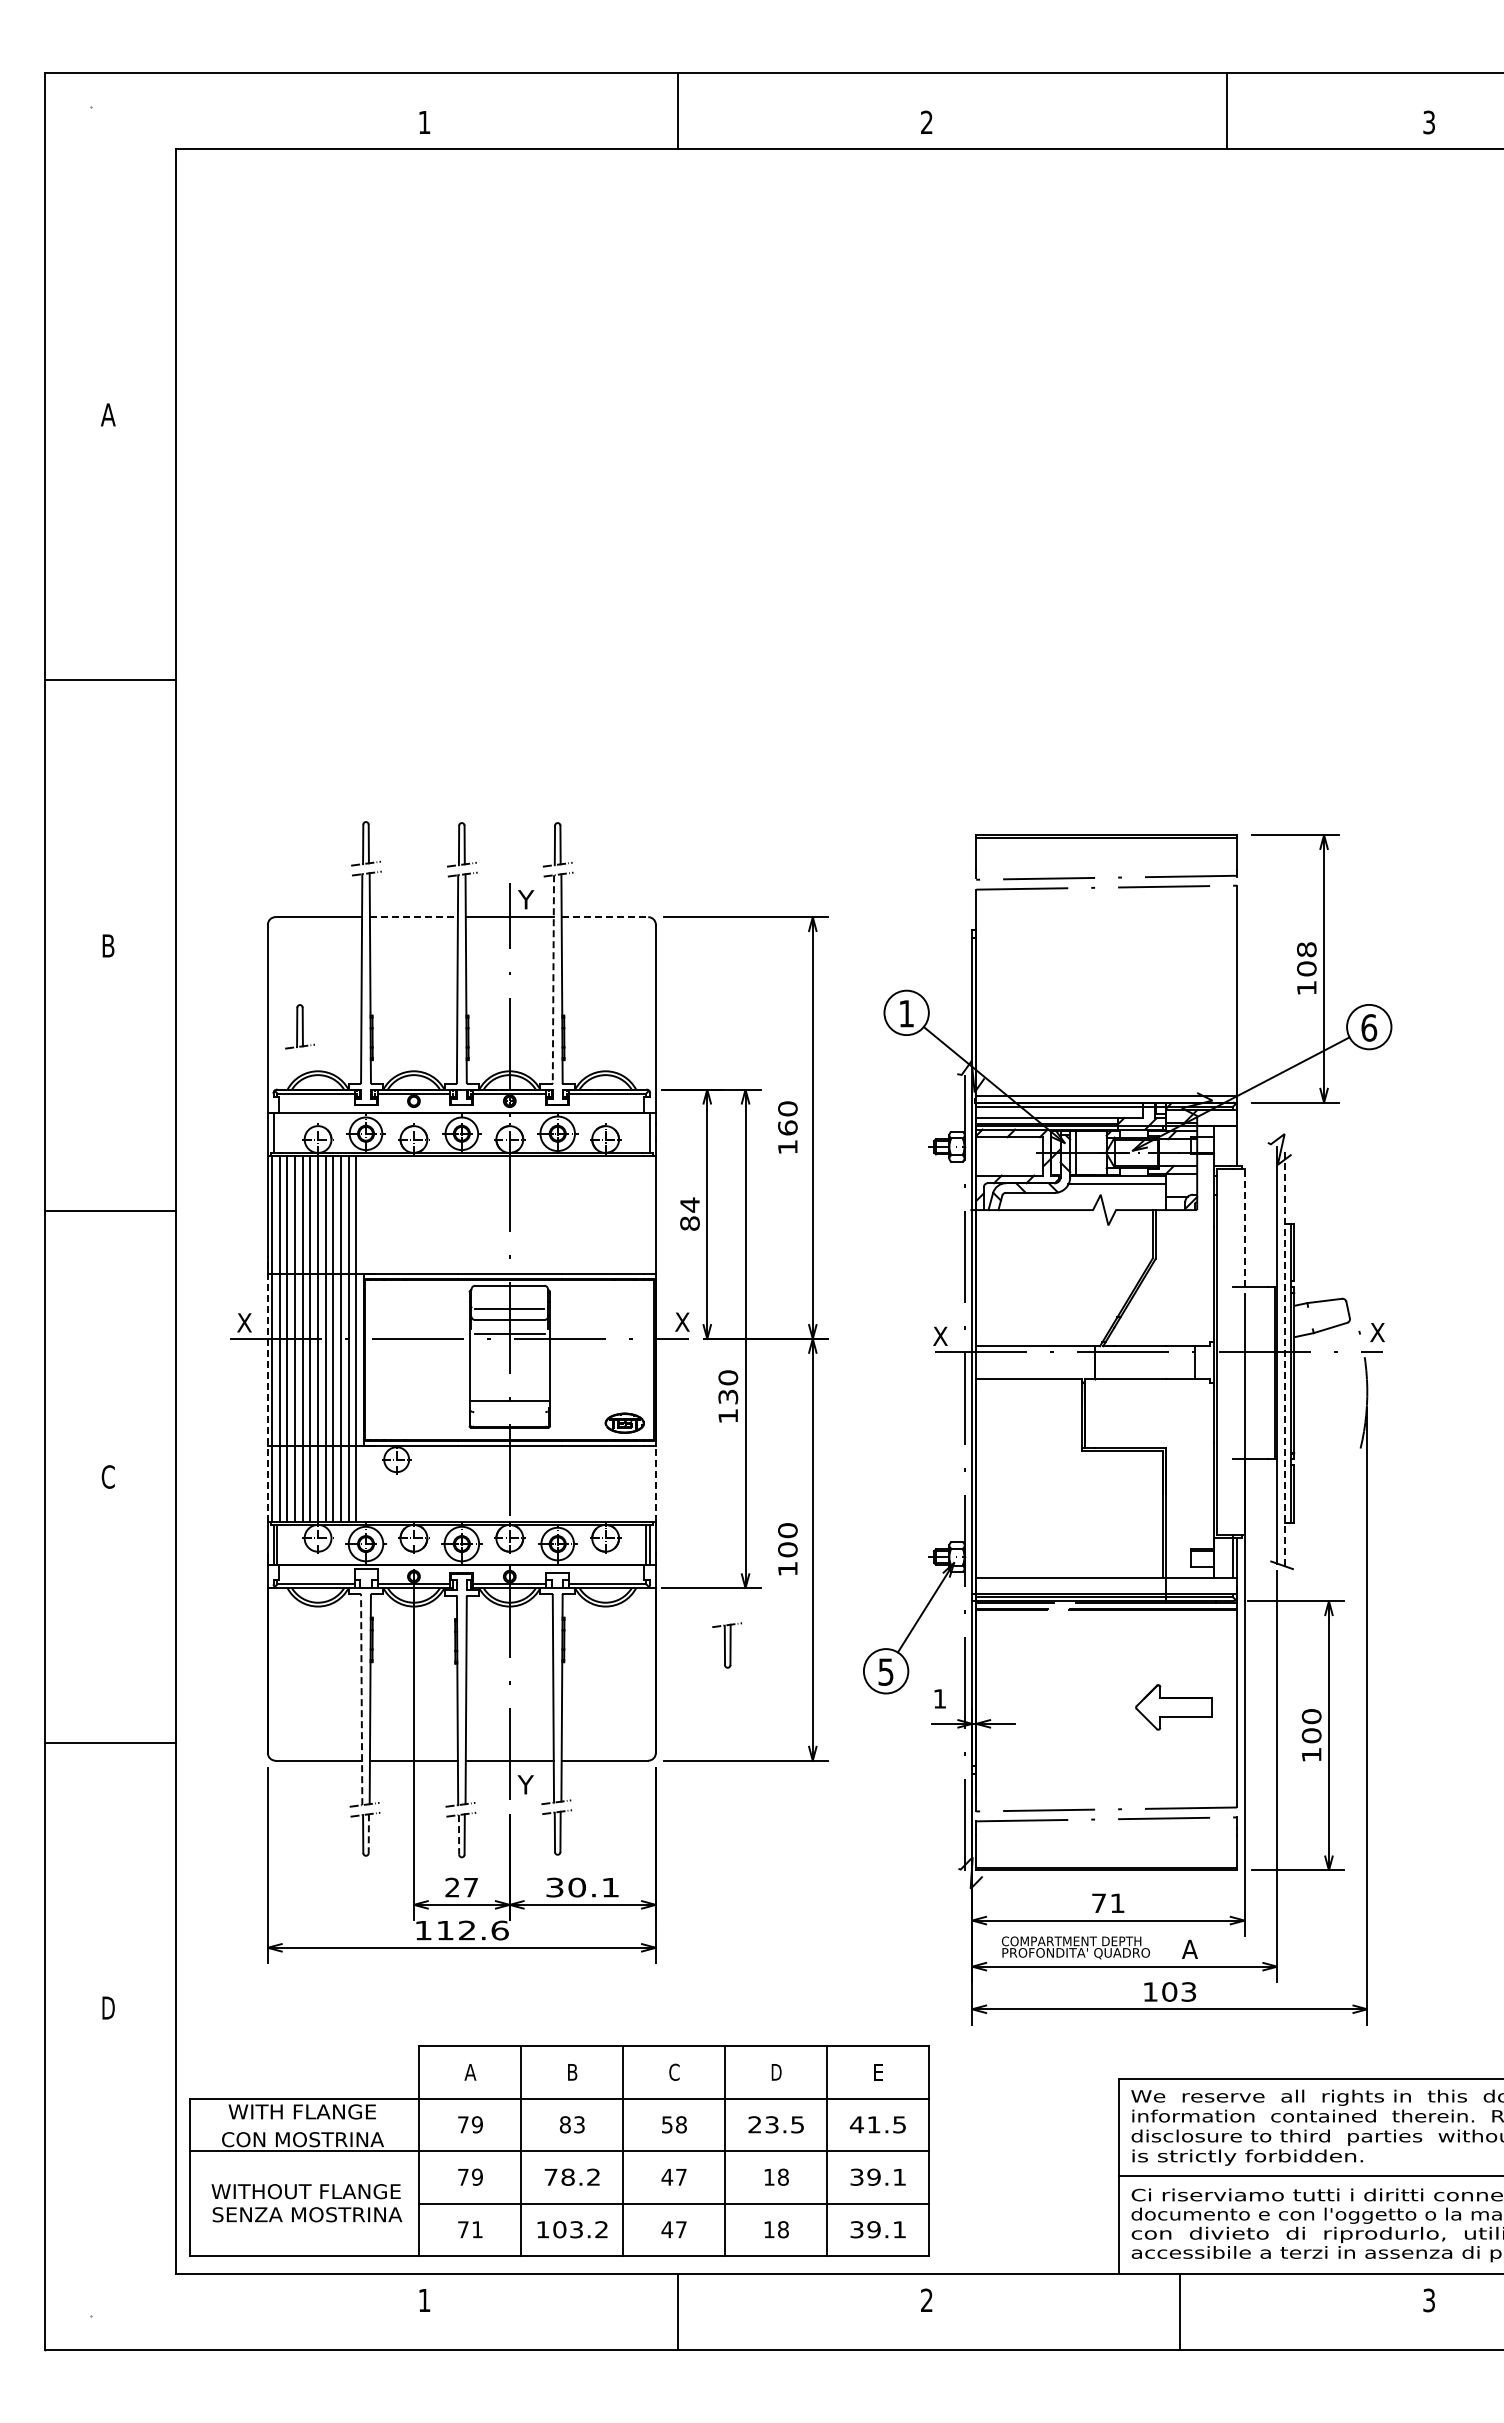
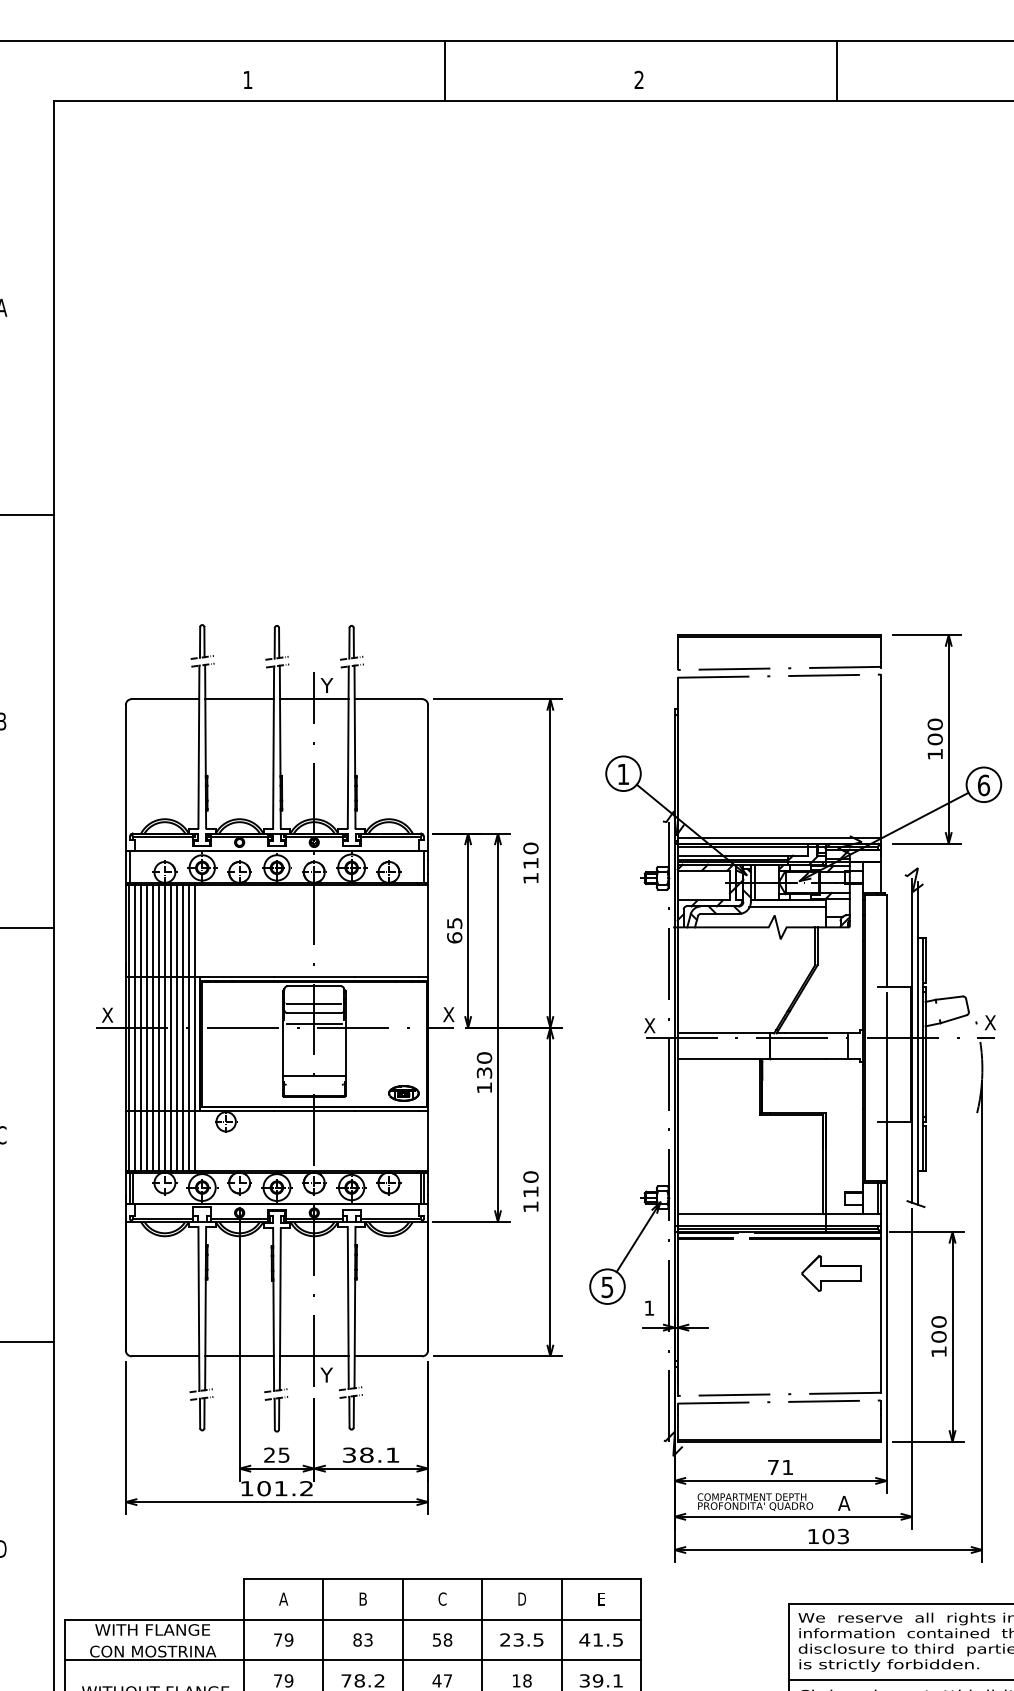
line: (1227, 110) -> (836, 70), moved
line: (413, 917) -> (239, 699), dashed -> solid
line: (605, 917) -> (388, 699), dashed -> solid
text: (1306, 949) -> (935, 724), 108 -> 100
line: (553, 979) -> (348, 747), dashed -> solid
part: (299, 1026) -> (150, 784), removed
text: (787, 1127) -> (530, 863), 160 -> 110
text: (689, 1213) -> (454, 930), 84 -> 65
line: (1244, 1227) -> (886, 940), dashed -> solid
line: (1284, 1358) -> (917, 1042), dashed -> solid
line: (267, 1389) -> (125, 1067), dashed -> solid
line: (655, 1484) -> (427, 1141), dashed -> solid
text: (787, 1549) -> (530, 1191), 100 -> 110
part: (727, 1645) -> (483, 1266), removed
line: (361, 1699) -> (198, 1308), dashed -> solid
part: (1173, 1707) -> (831, 1273), moved
line: (368, 1834) -> (204, 1413), dashed -> solid
line: (459, 1834) -> (275, 1413), dashed -> solid
text: (470, 1887) -> (283, 1455), 27 -> 25
text: (577, 1887) -> (367, 1455), 30.1 -> 38.1
text: (472, 1930) -> (285, 1488), 112.6 -> 101.2

